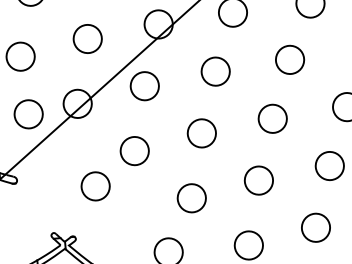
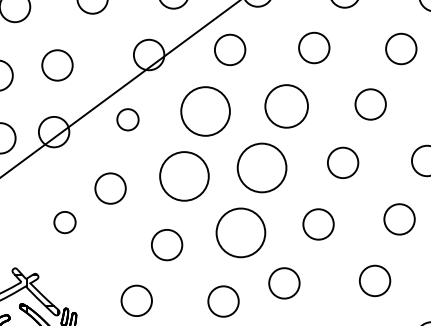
circle: (87, 39) -> (57, 65), moved
circle: (289, 59) -> (286, 106), size x1.4
circle: (215, 71) -> (205, 111), size x1.6
circle: (144, 85) -> (127, 119), size x0.7
circle: (272, 118) -> (261, 167), size x1.6
circle: (201, 133) -> (184, 176), size x1.6
circle: (258, 180) -> (240, 232), size x1.6
circle: (95, 186) -> (64, 222), size x0.7
circle: (316, 227) -> (284, 283), moved

